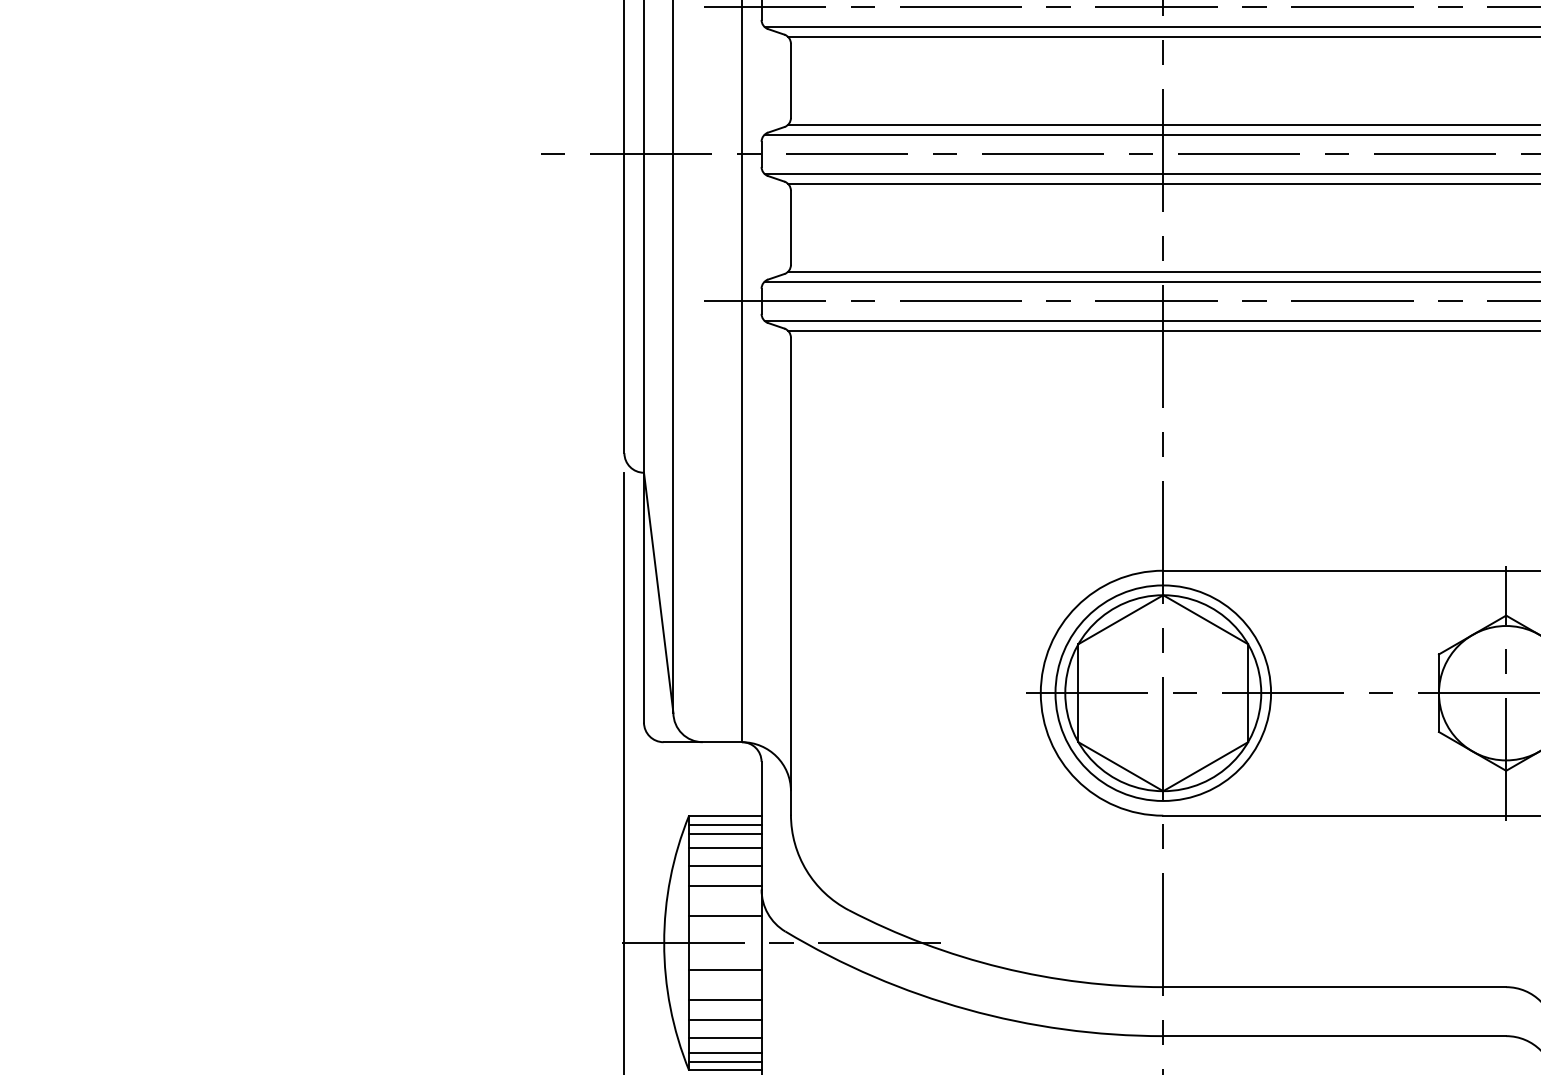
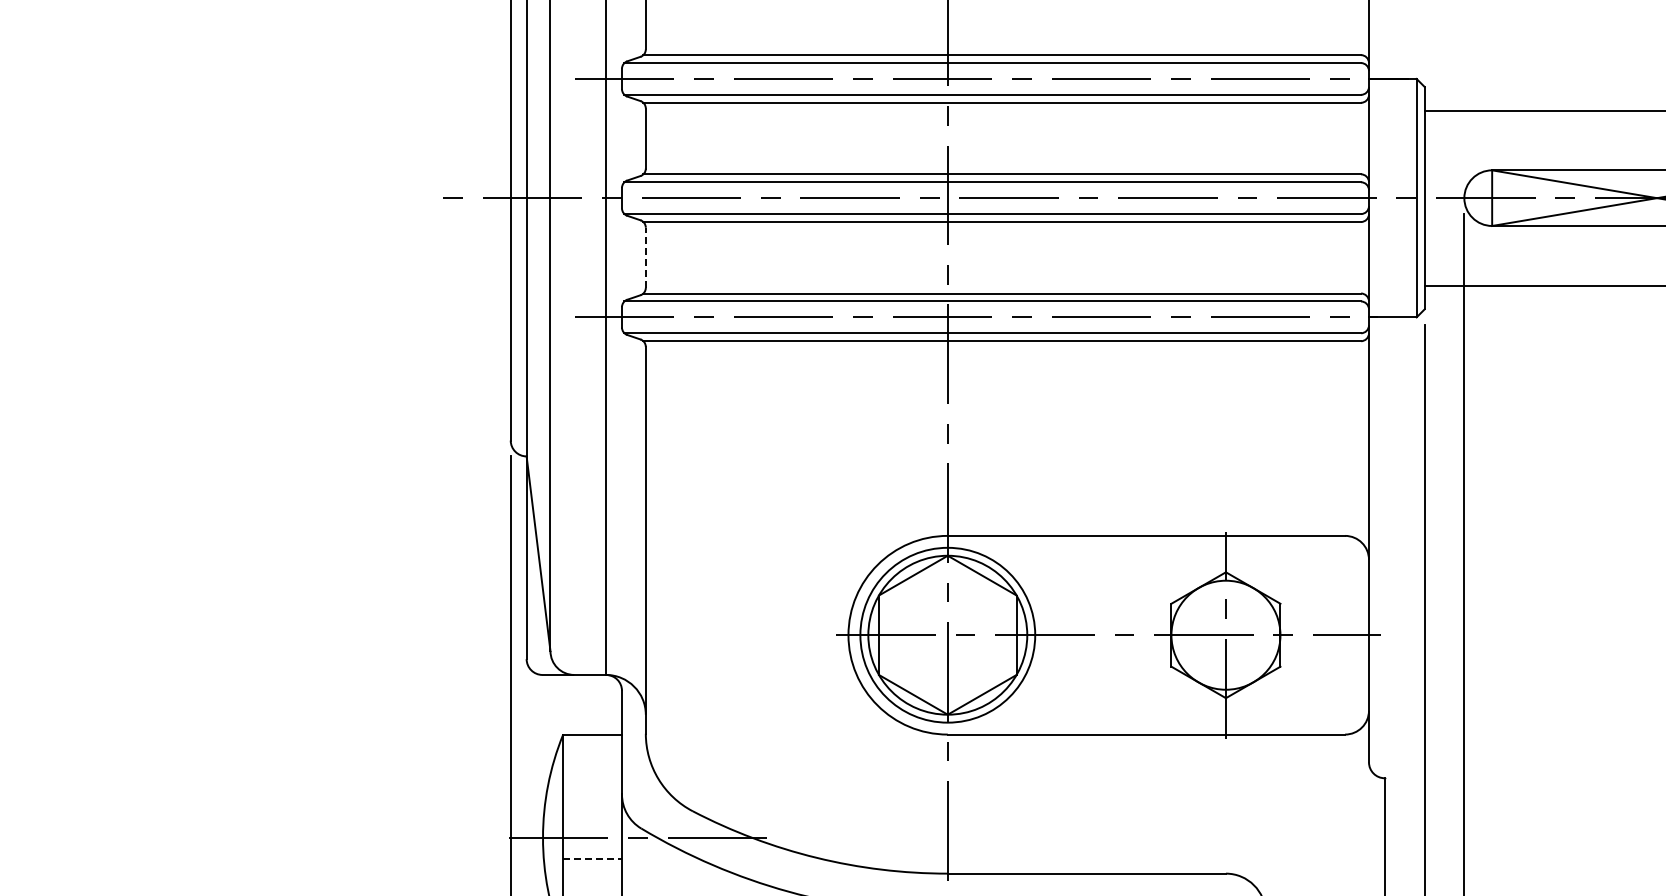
line: (790, 227) -> (645, 257), solid -> dashed
line: (725, 824) -> (592, 741), removed
line: (725, 834) -> (592, 749), removed
line: (725, 847) -> (592, 760), removed
line: (725, 866) -> (592, 775), removed
line: (725, 885) -> (592, 791), removed
line: (725, 916) -> (592, 816), removed
line: (726, 969) -> (593, 859), solid -> dashed
line: (725, 1000) -> (592, 884), removed

